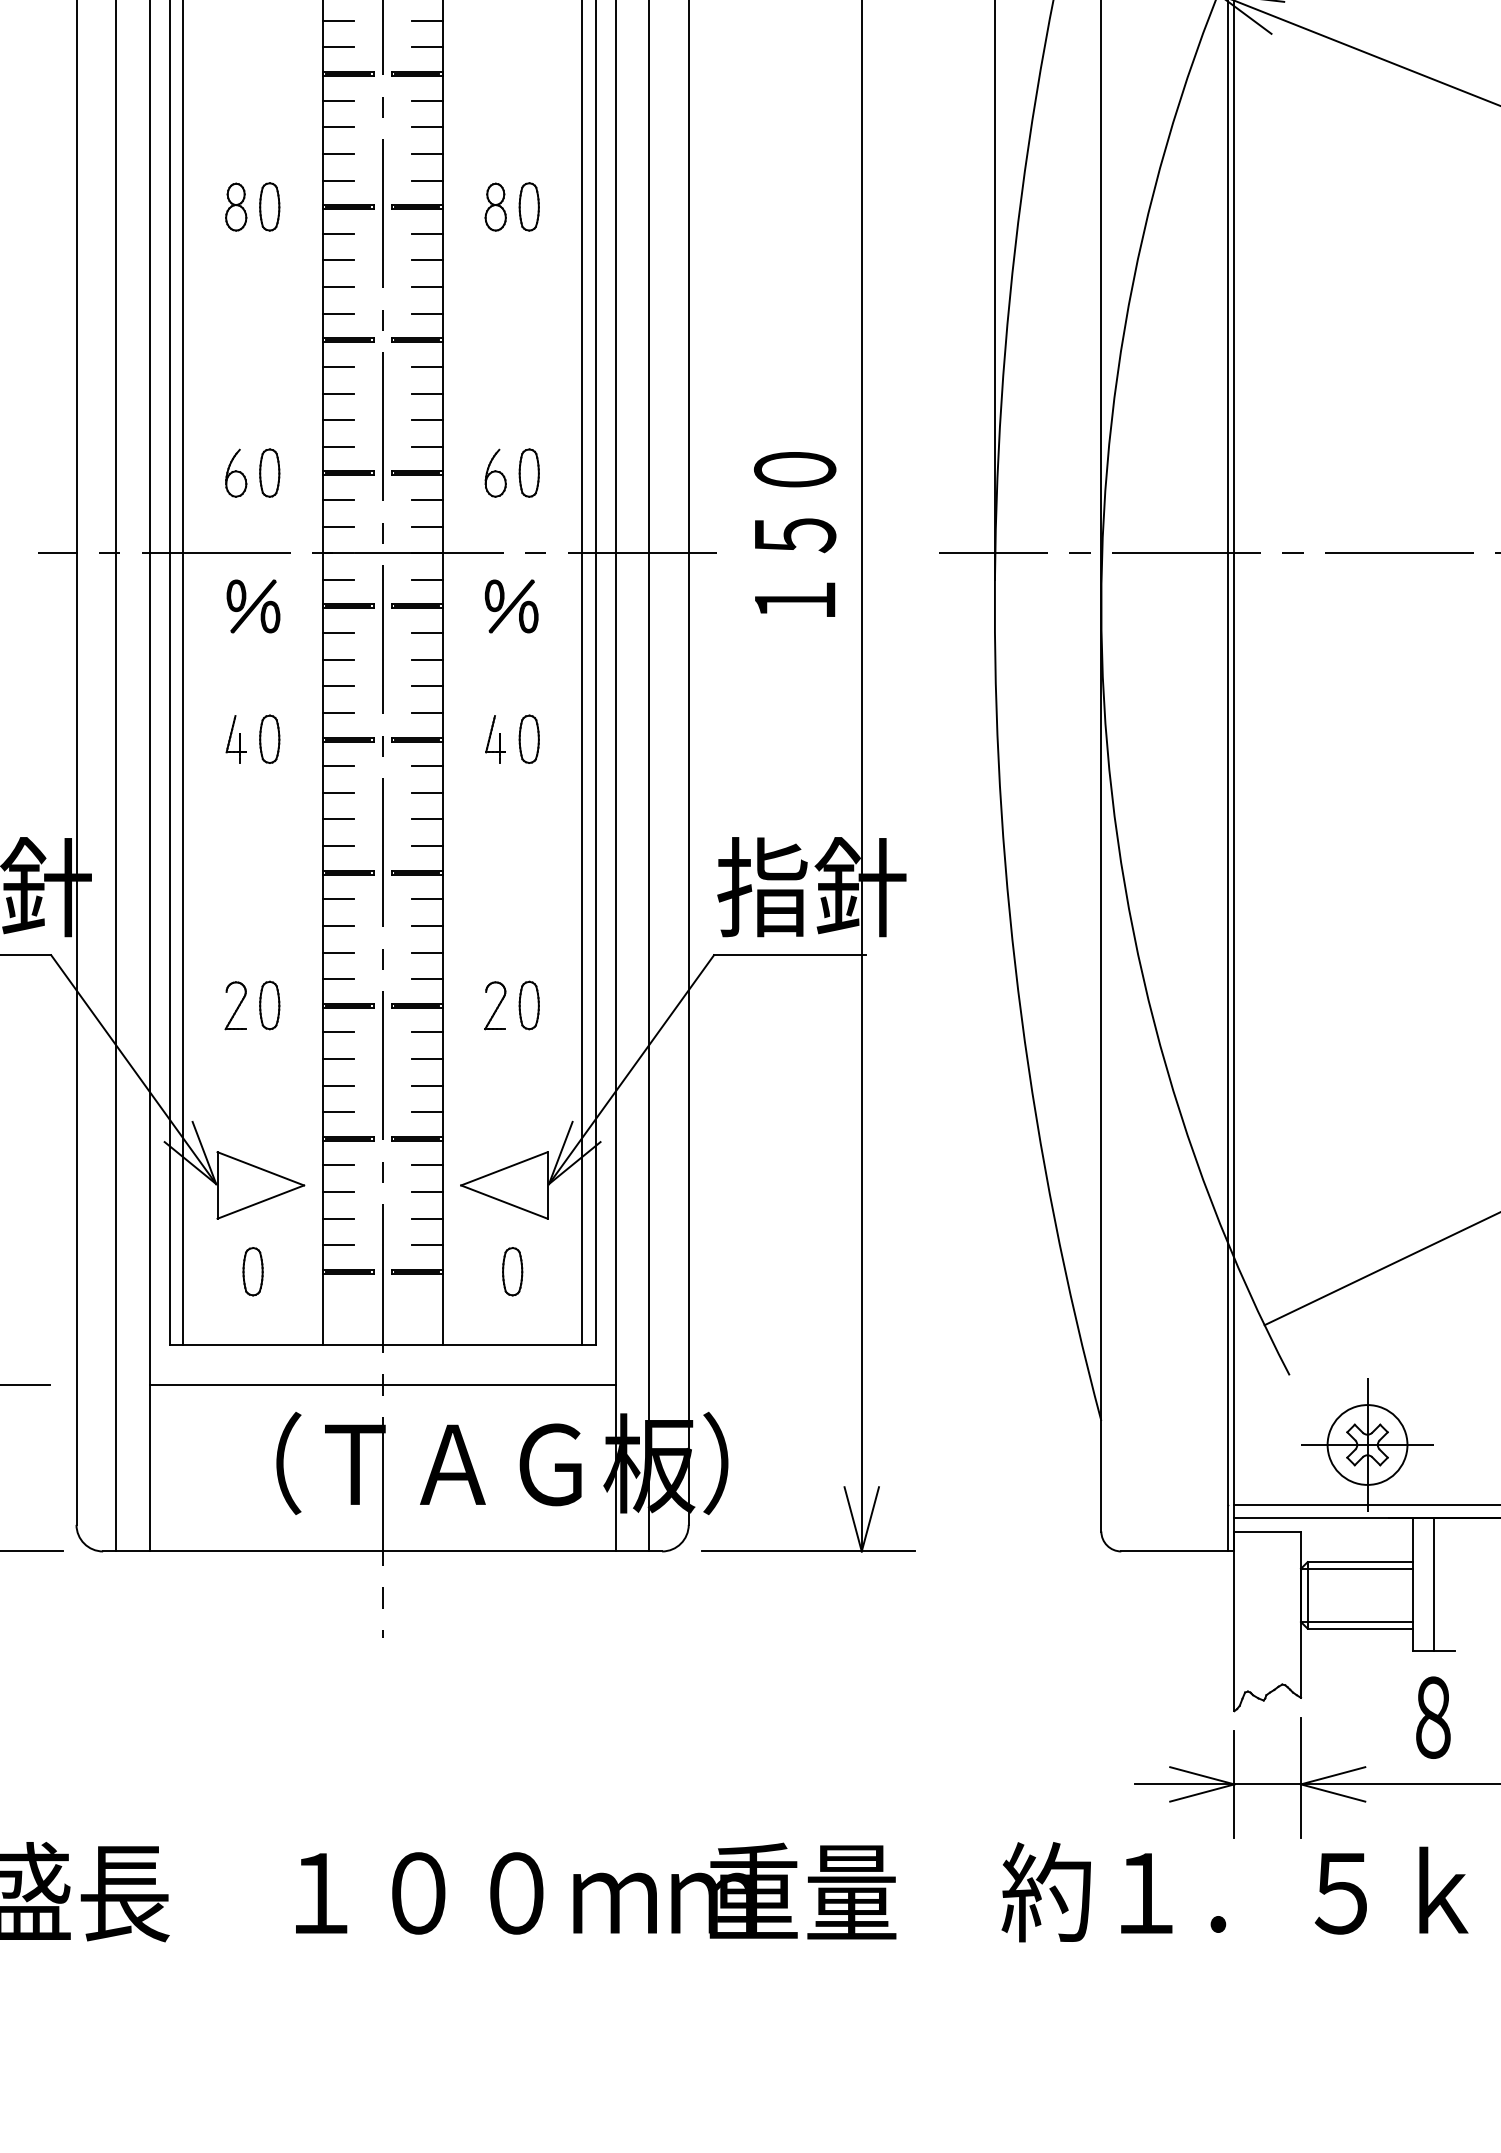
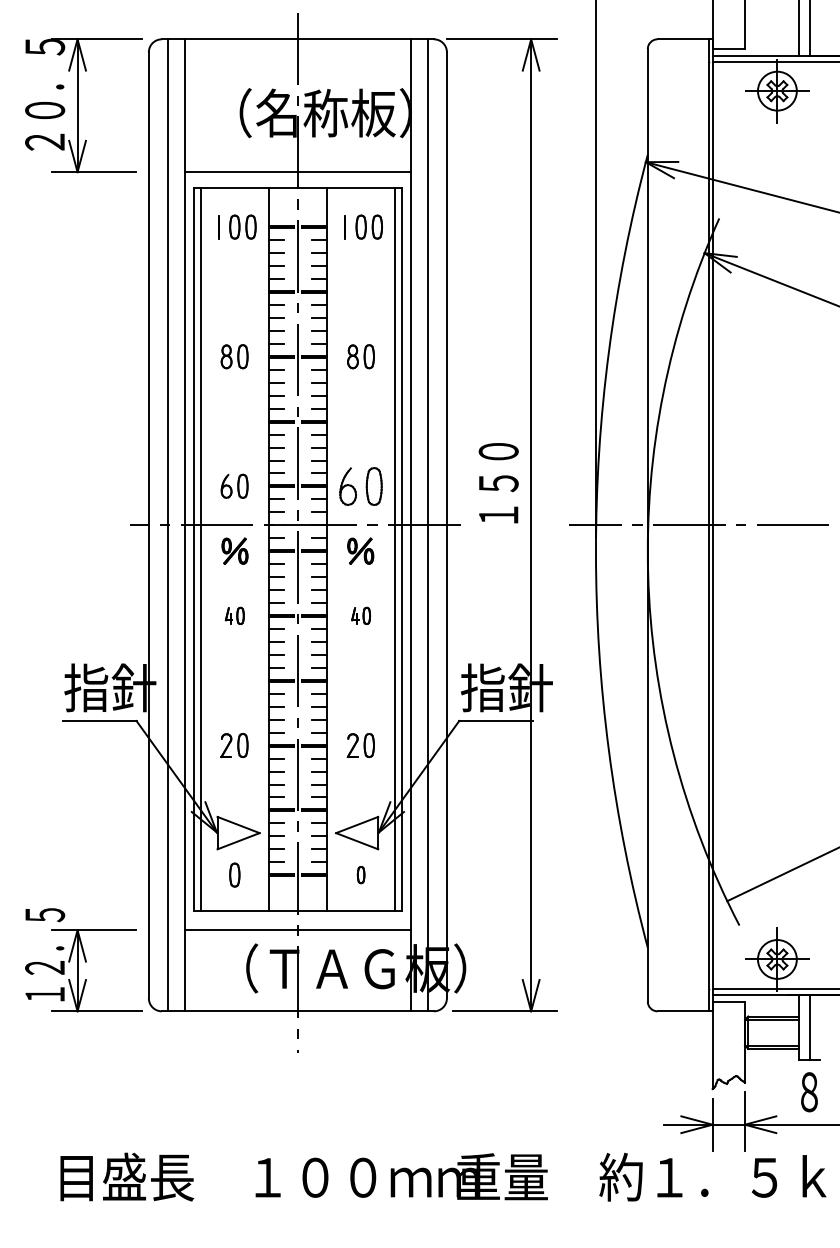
part: (511, 471) -> (360, 485), size x1.6
text: (794, 535) -> (498, 483), moved
part: (252, 738) -> (234, 615), size x0.7
part: (511, 738) -> (360, 615), size x0.7
part: (511, 1270) -> (360, 874), size x0.7

